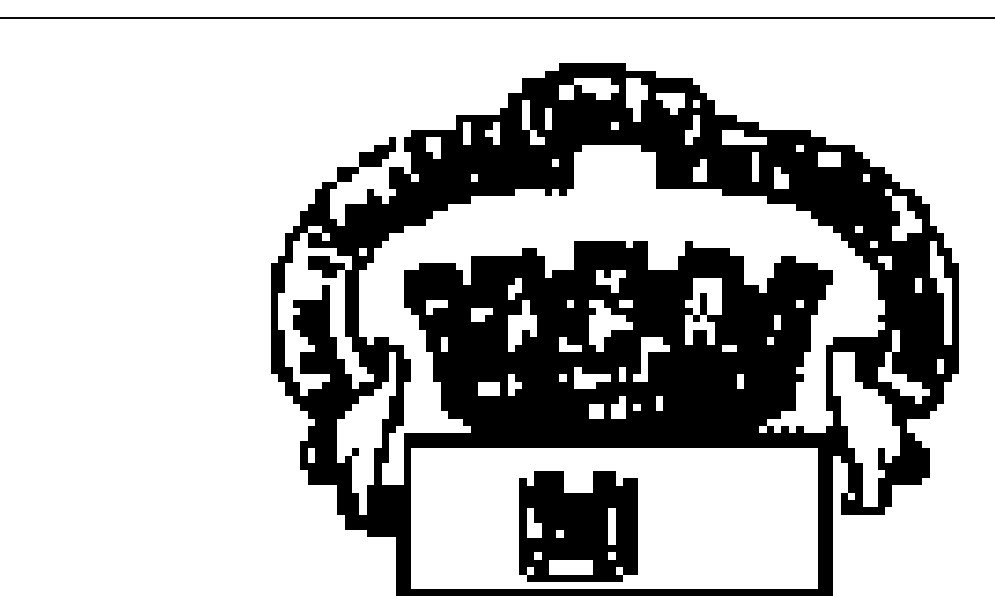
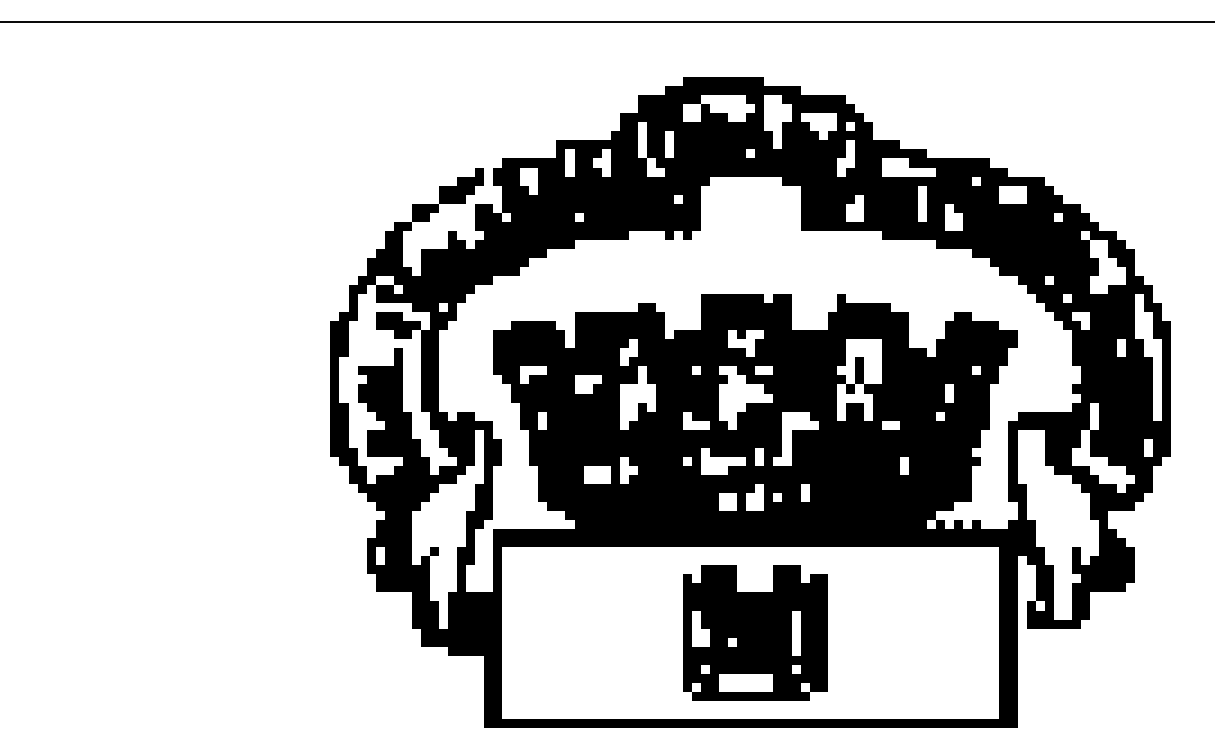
part: (578, 526) -> (755, 633), moved

